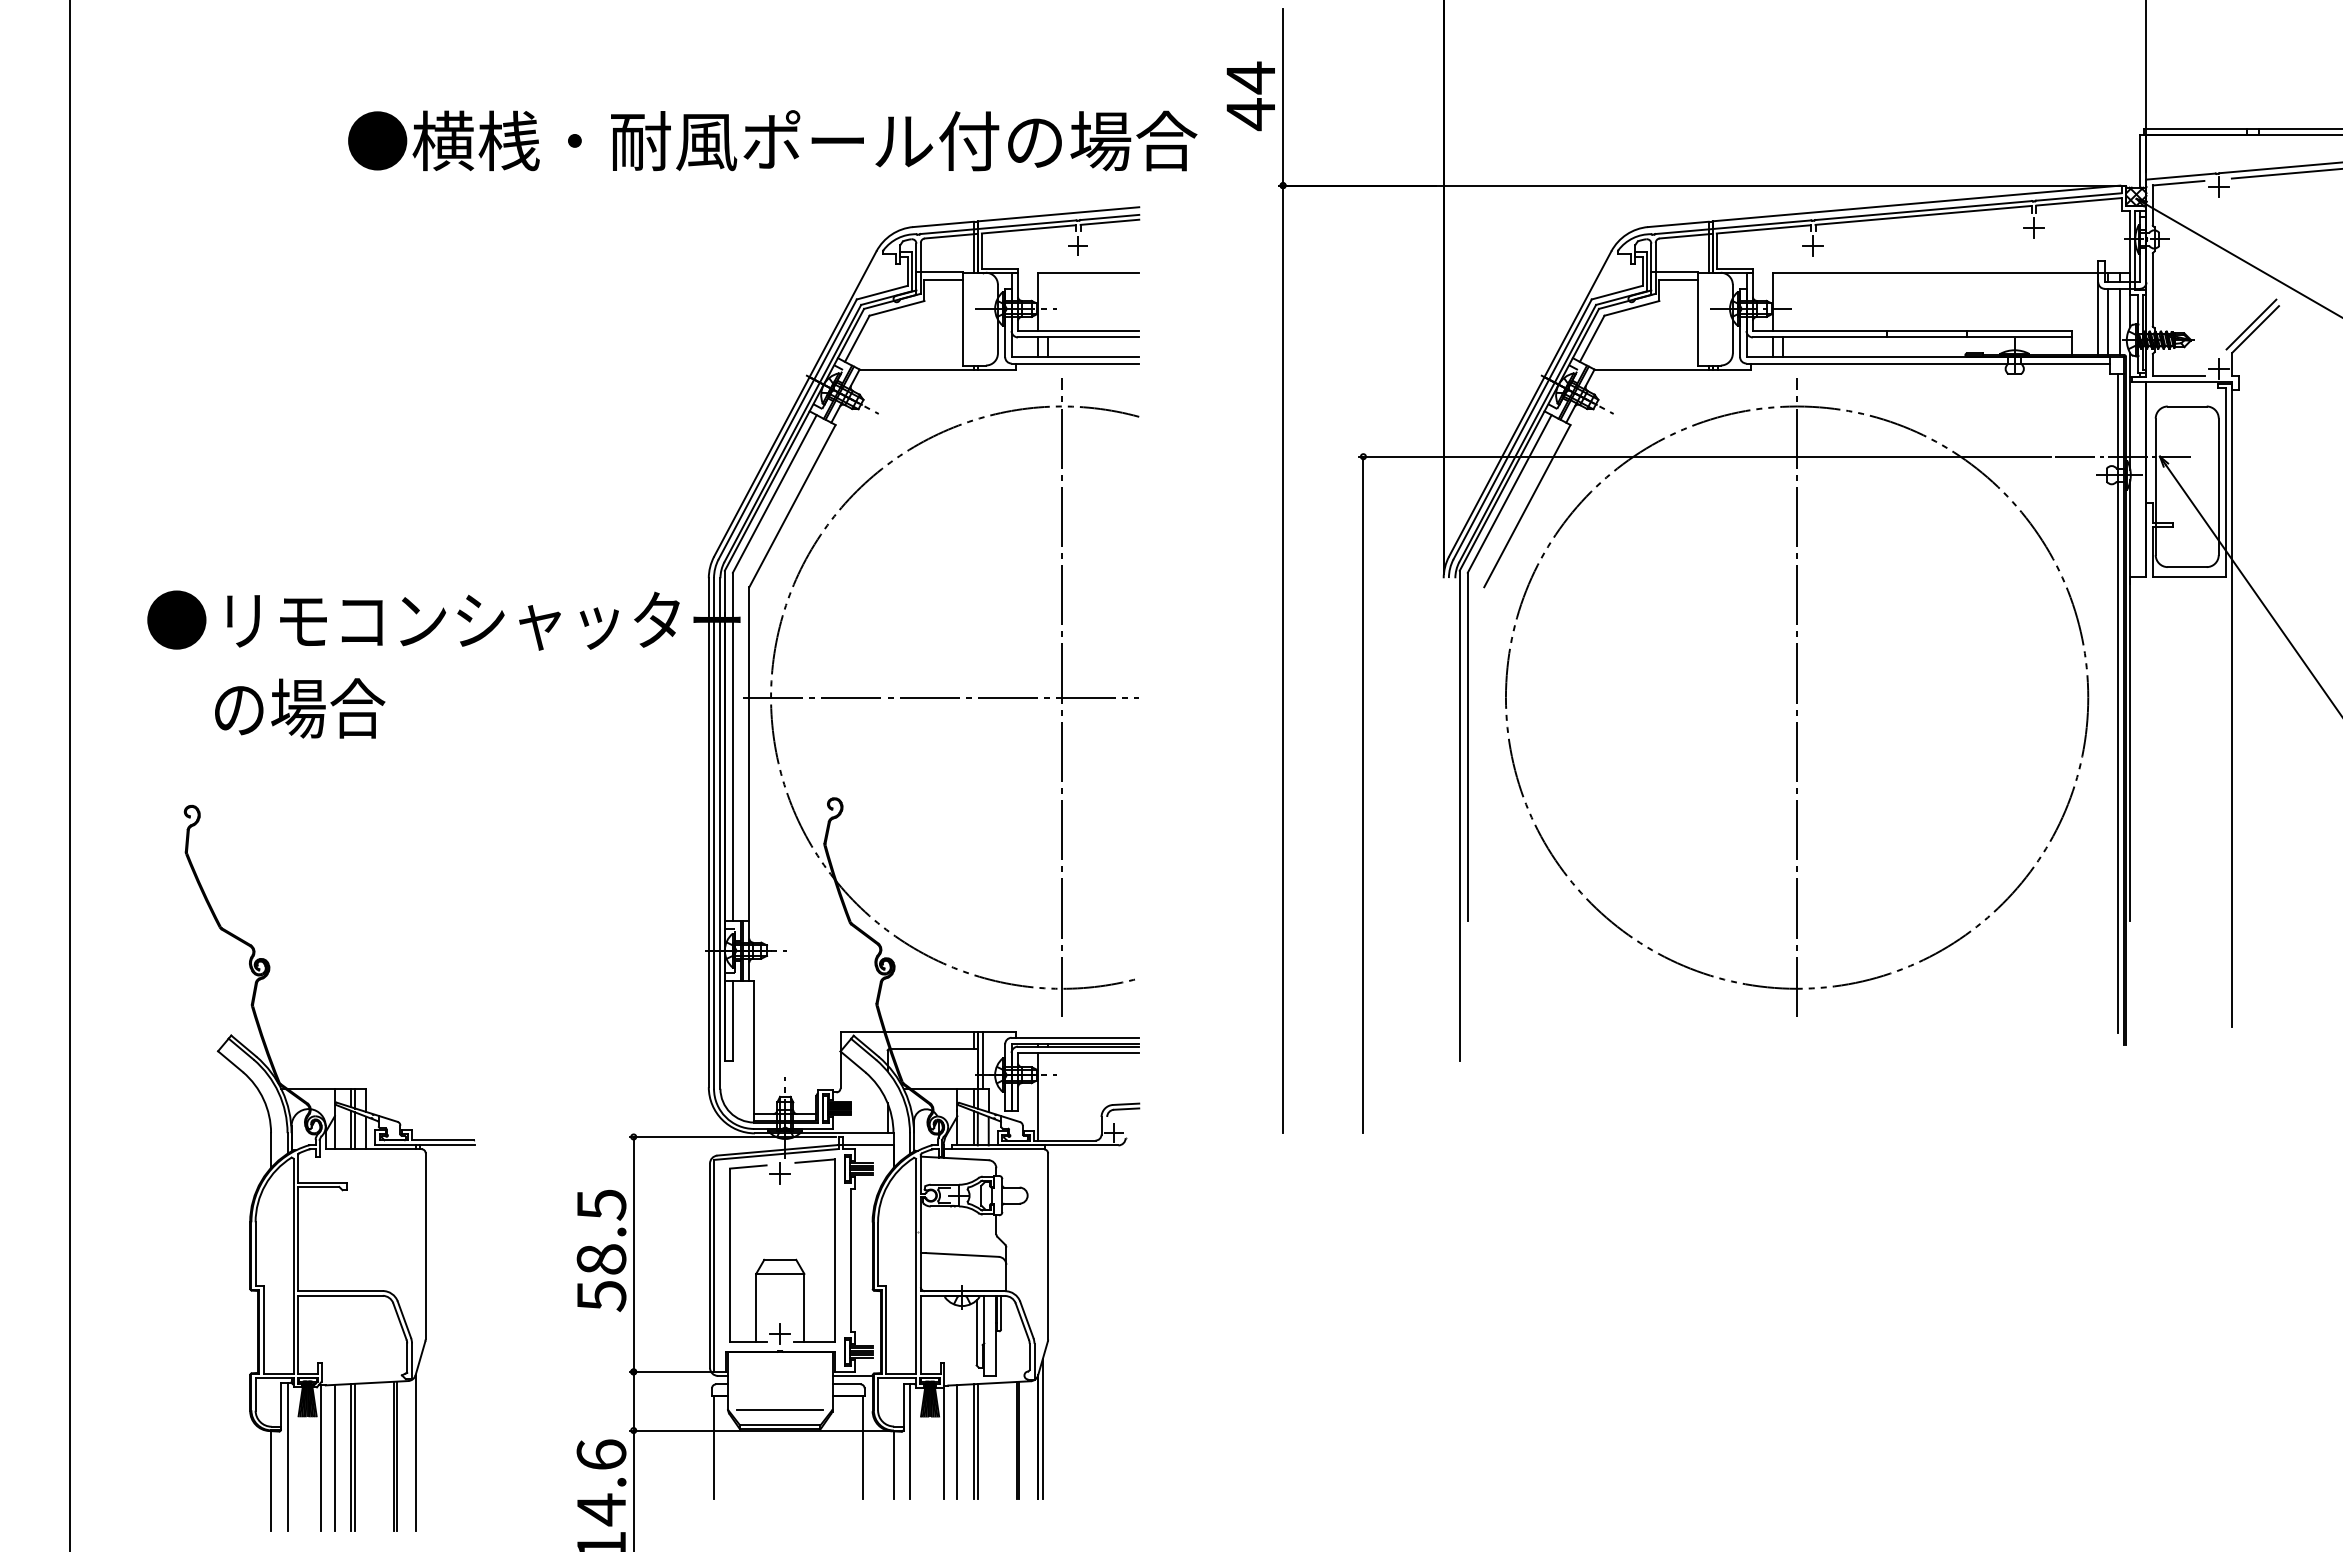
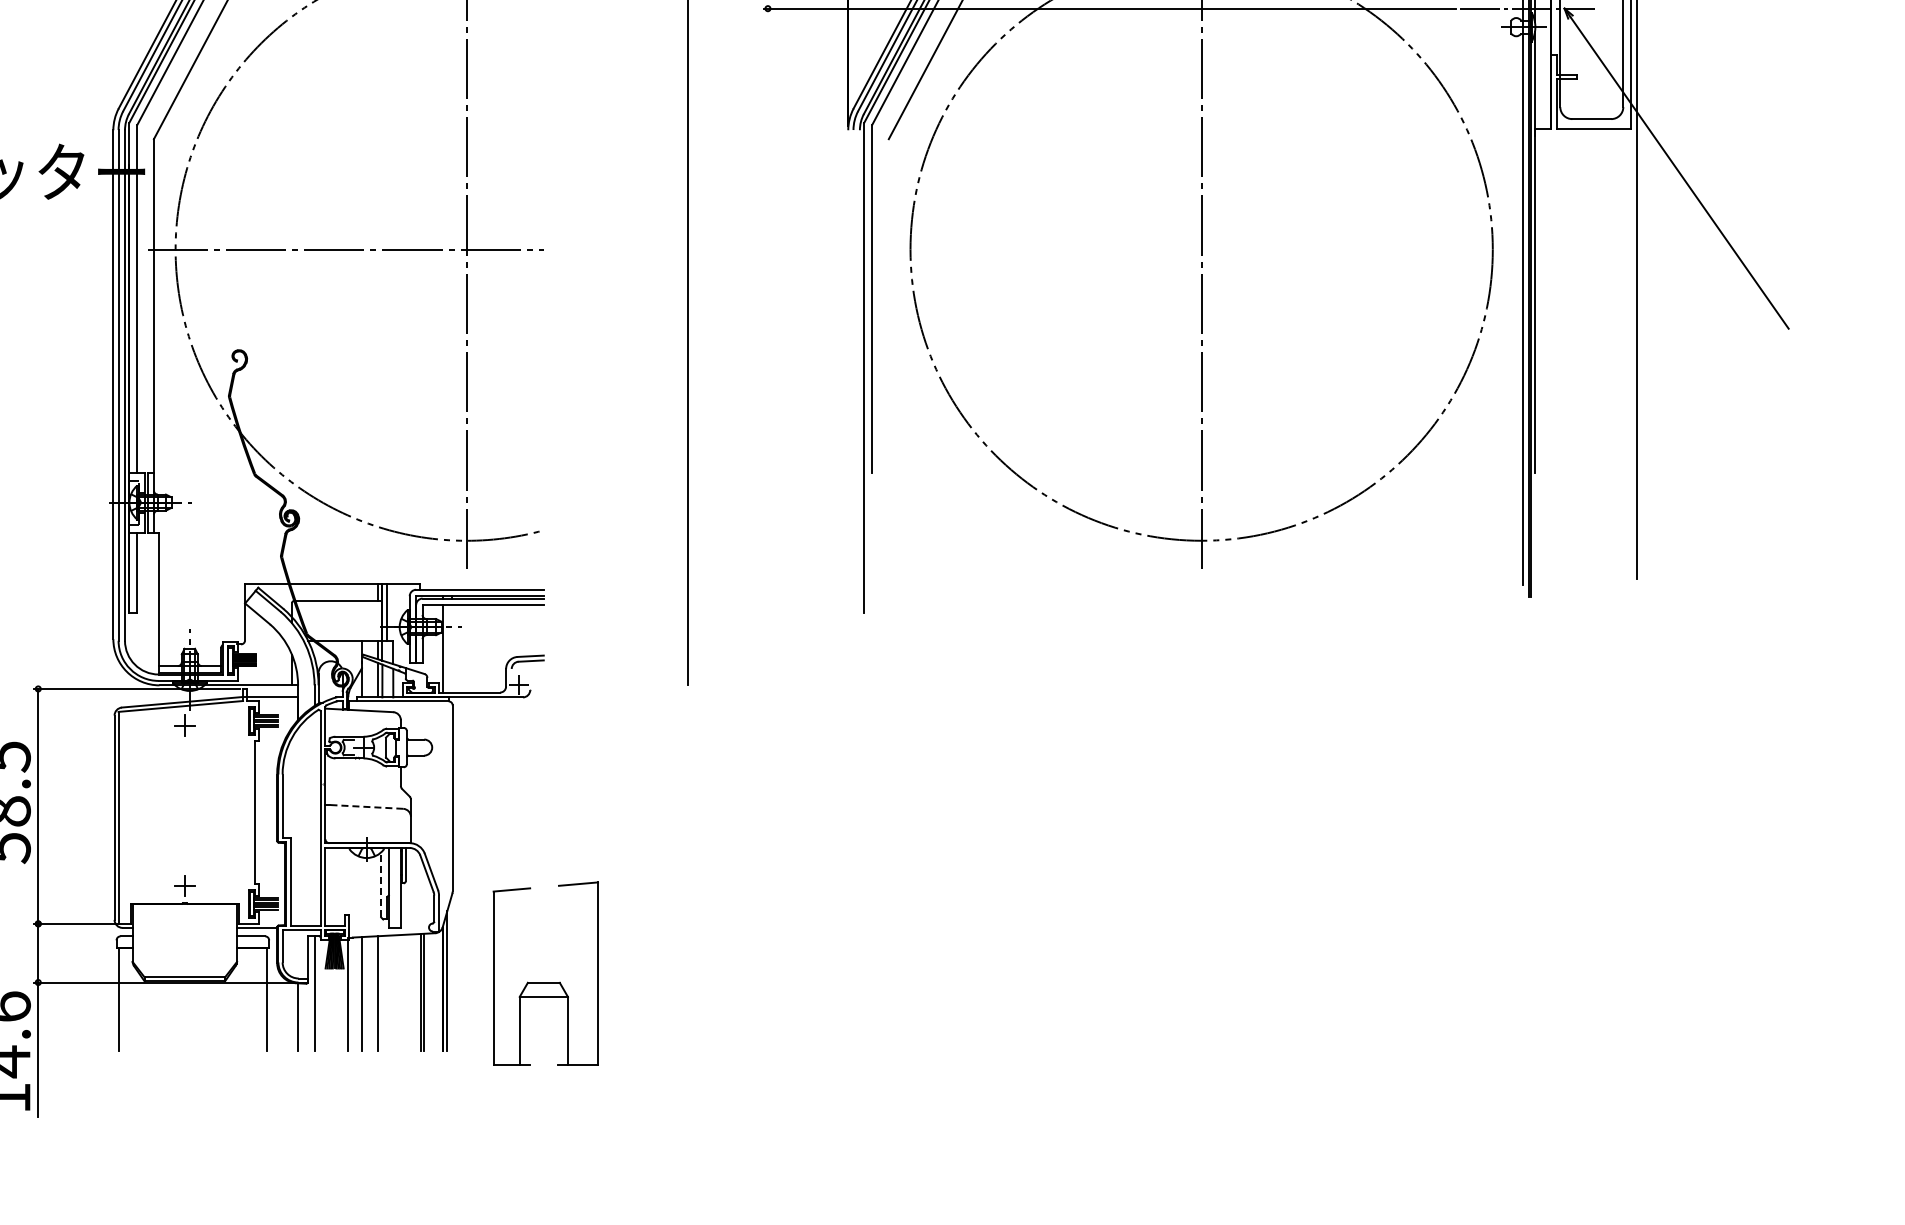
line: (1363, 794) -> (768, 346), removed
line: (962, 1254) -> (367, 806), solid -> dashed
part: (782, 1259) -> (546, 982), moved
line: (976, 1332) -> (381, 884), solid -> dashed
line: (780, 1409) -> (185, 961), removed
line: (977, 1441) -> (382, 993), removed

